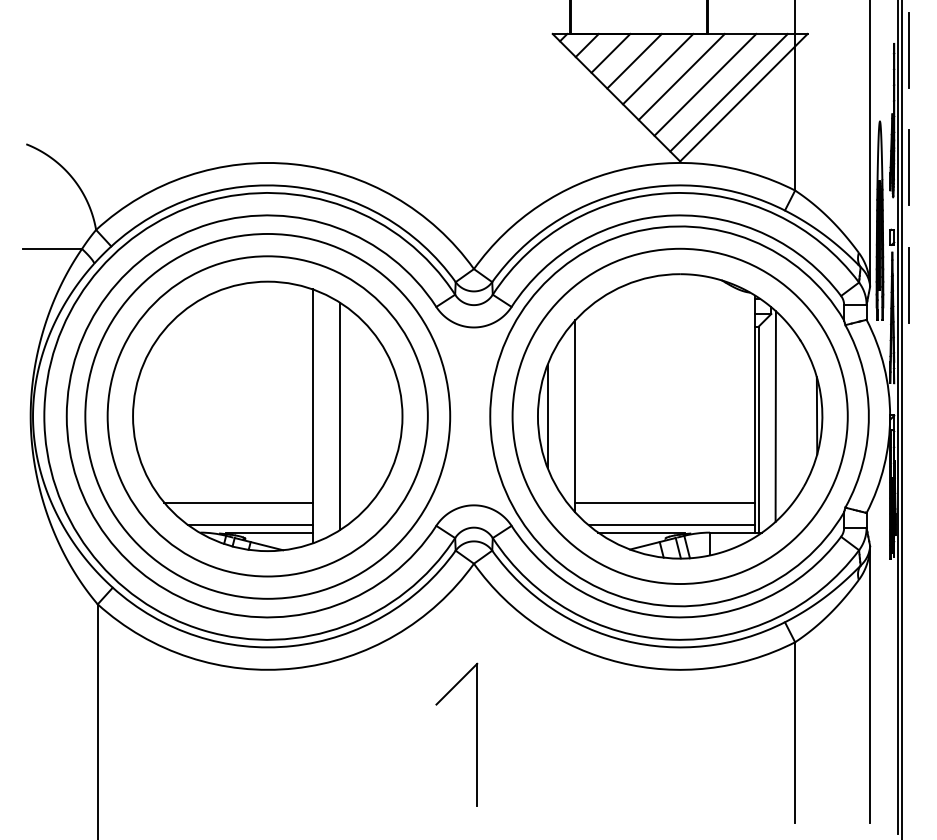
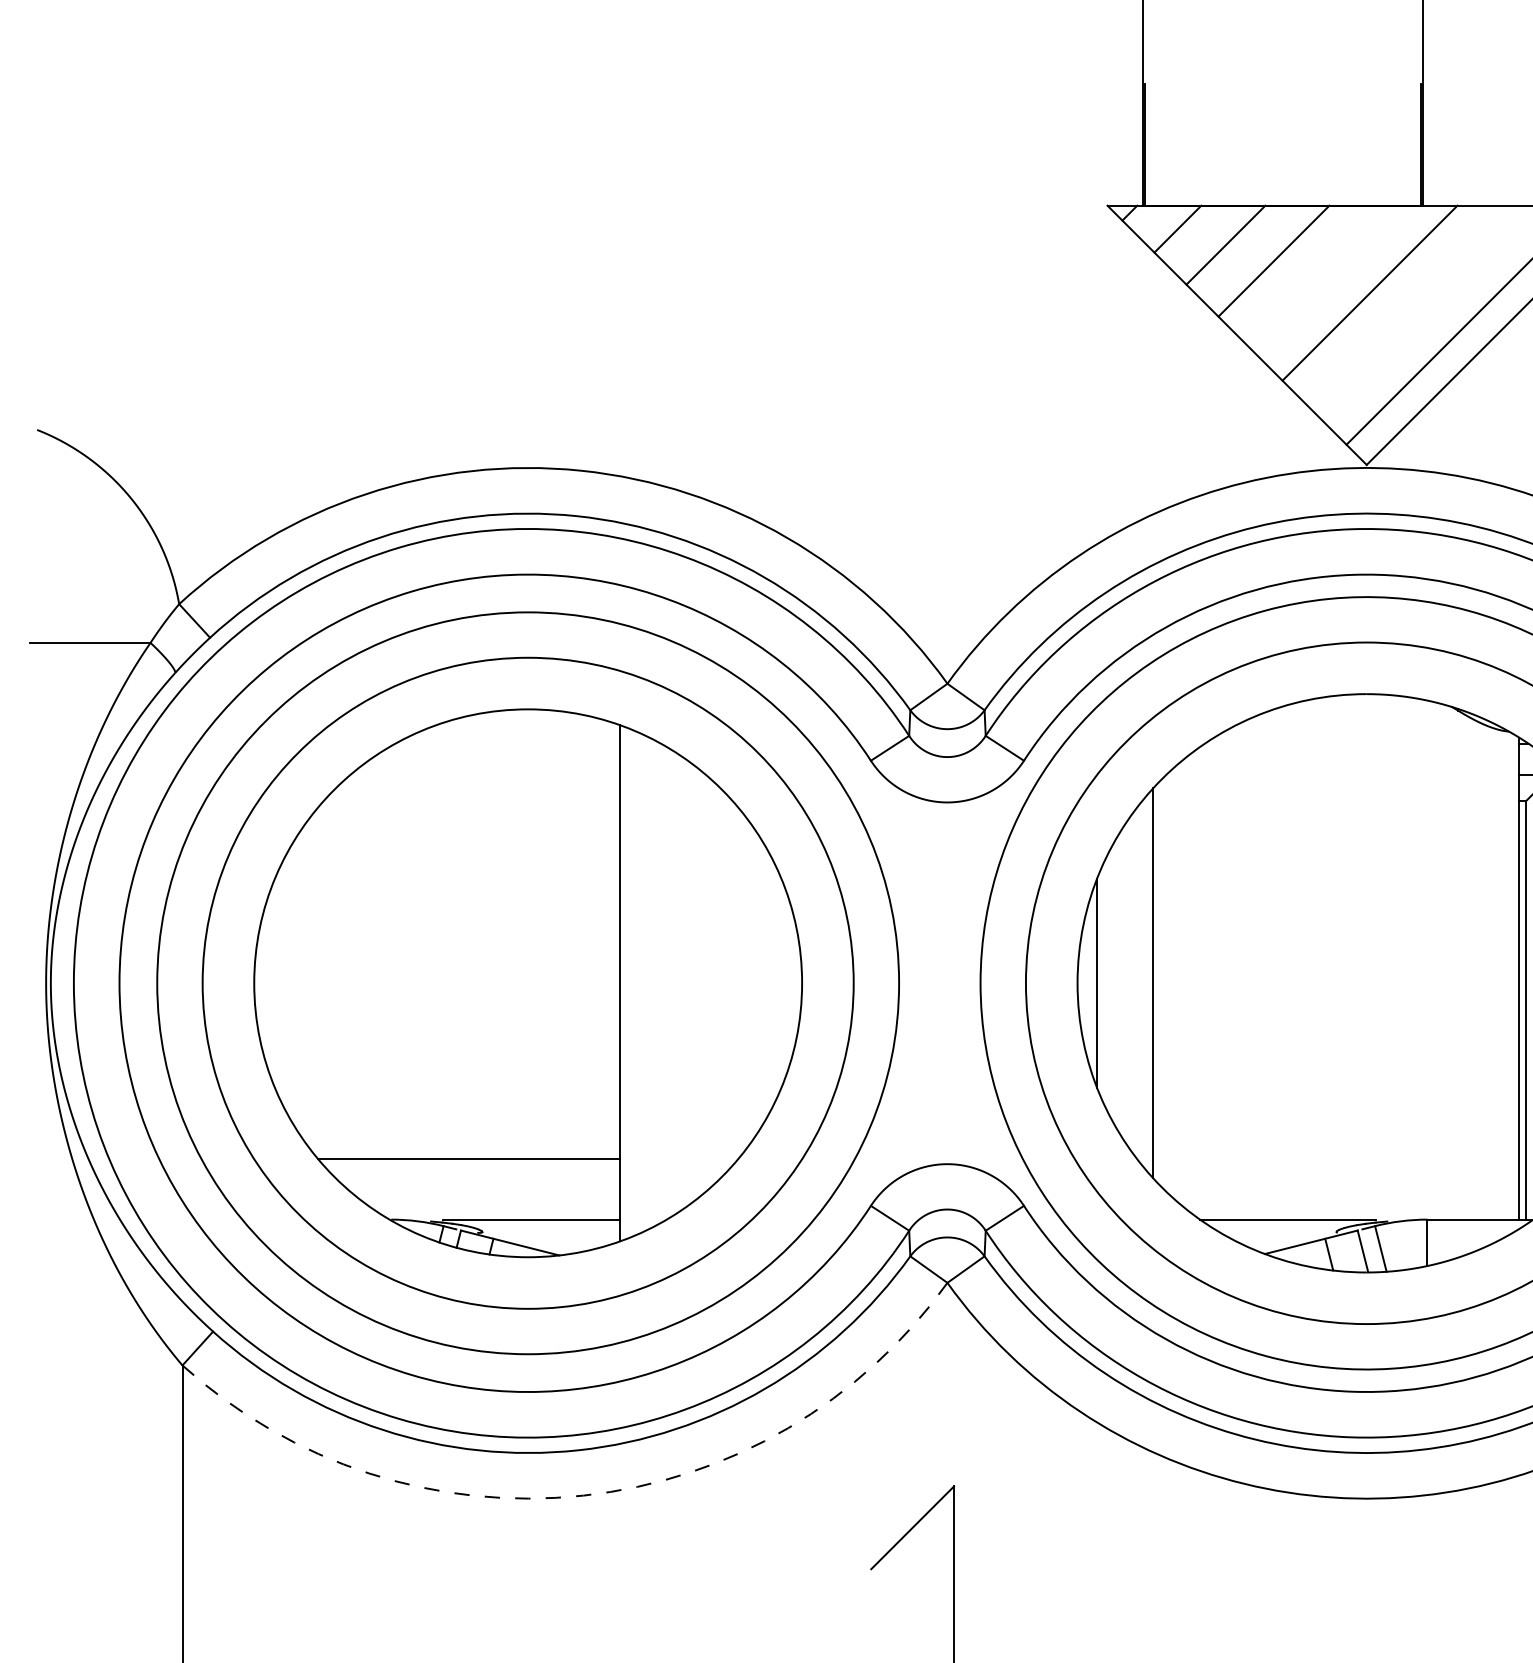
line: (658, 68) -> (1322, 275), removed
line: (705, 84) -> (1418, 308), removed
line: (340, 415) -> (676, 981), removed
line: (665, 502) -> (1336, 1158), removed
line: (250, 525) -> (493, 1205), removed
line: (671, 525) -> (1349, 1205), removed
arc: (294, 668) -> (582, 1495), solid -> dashed

